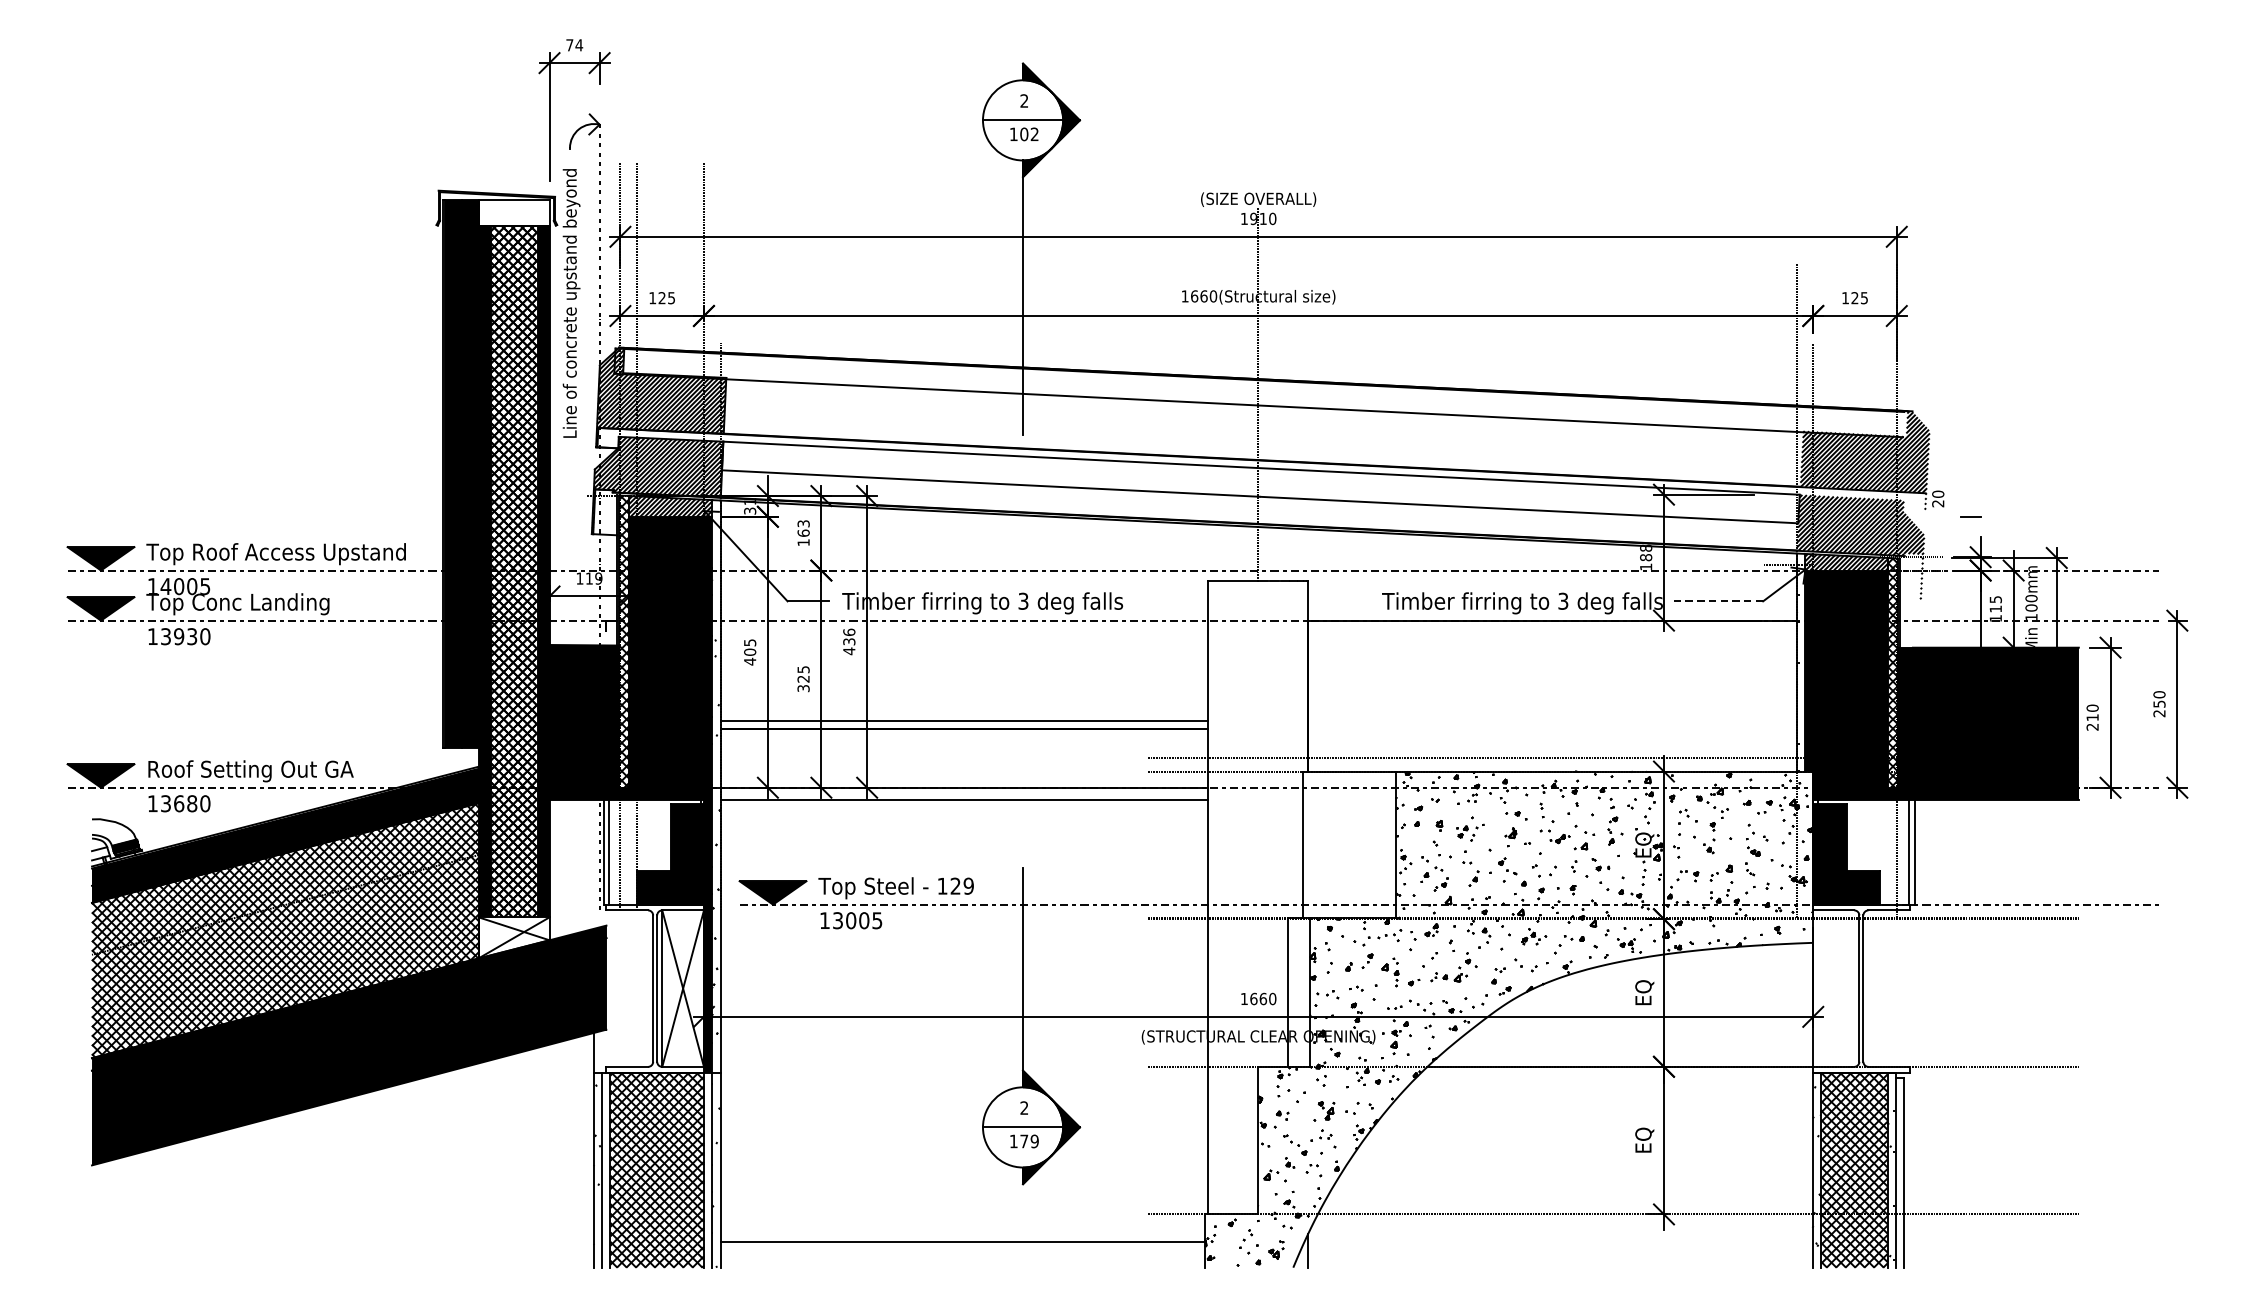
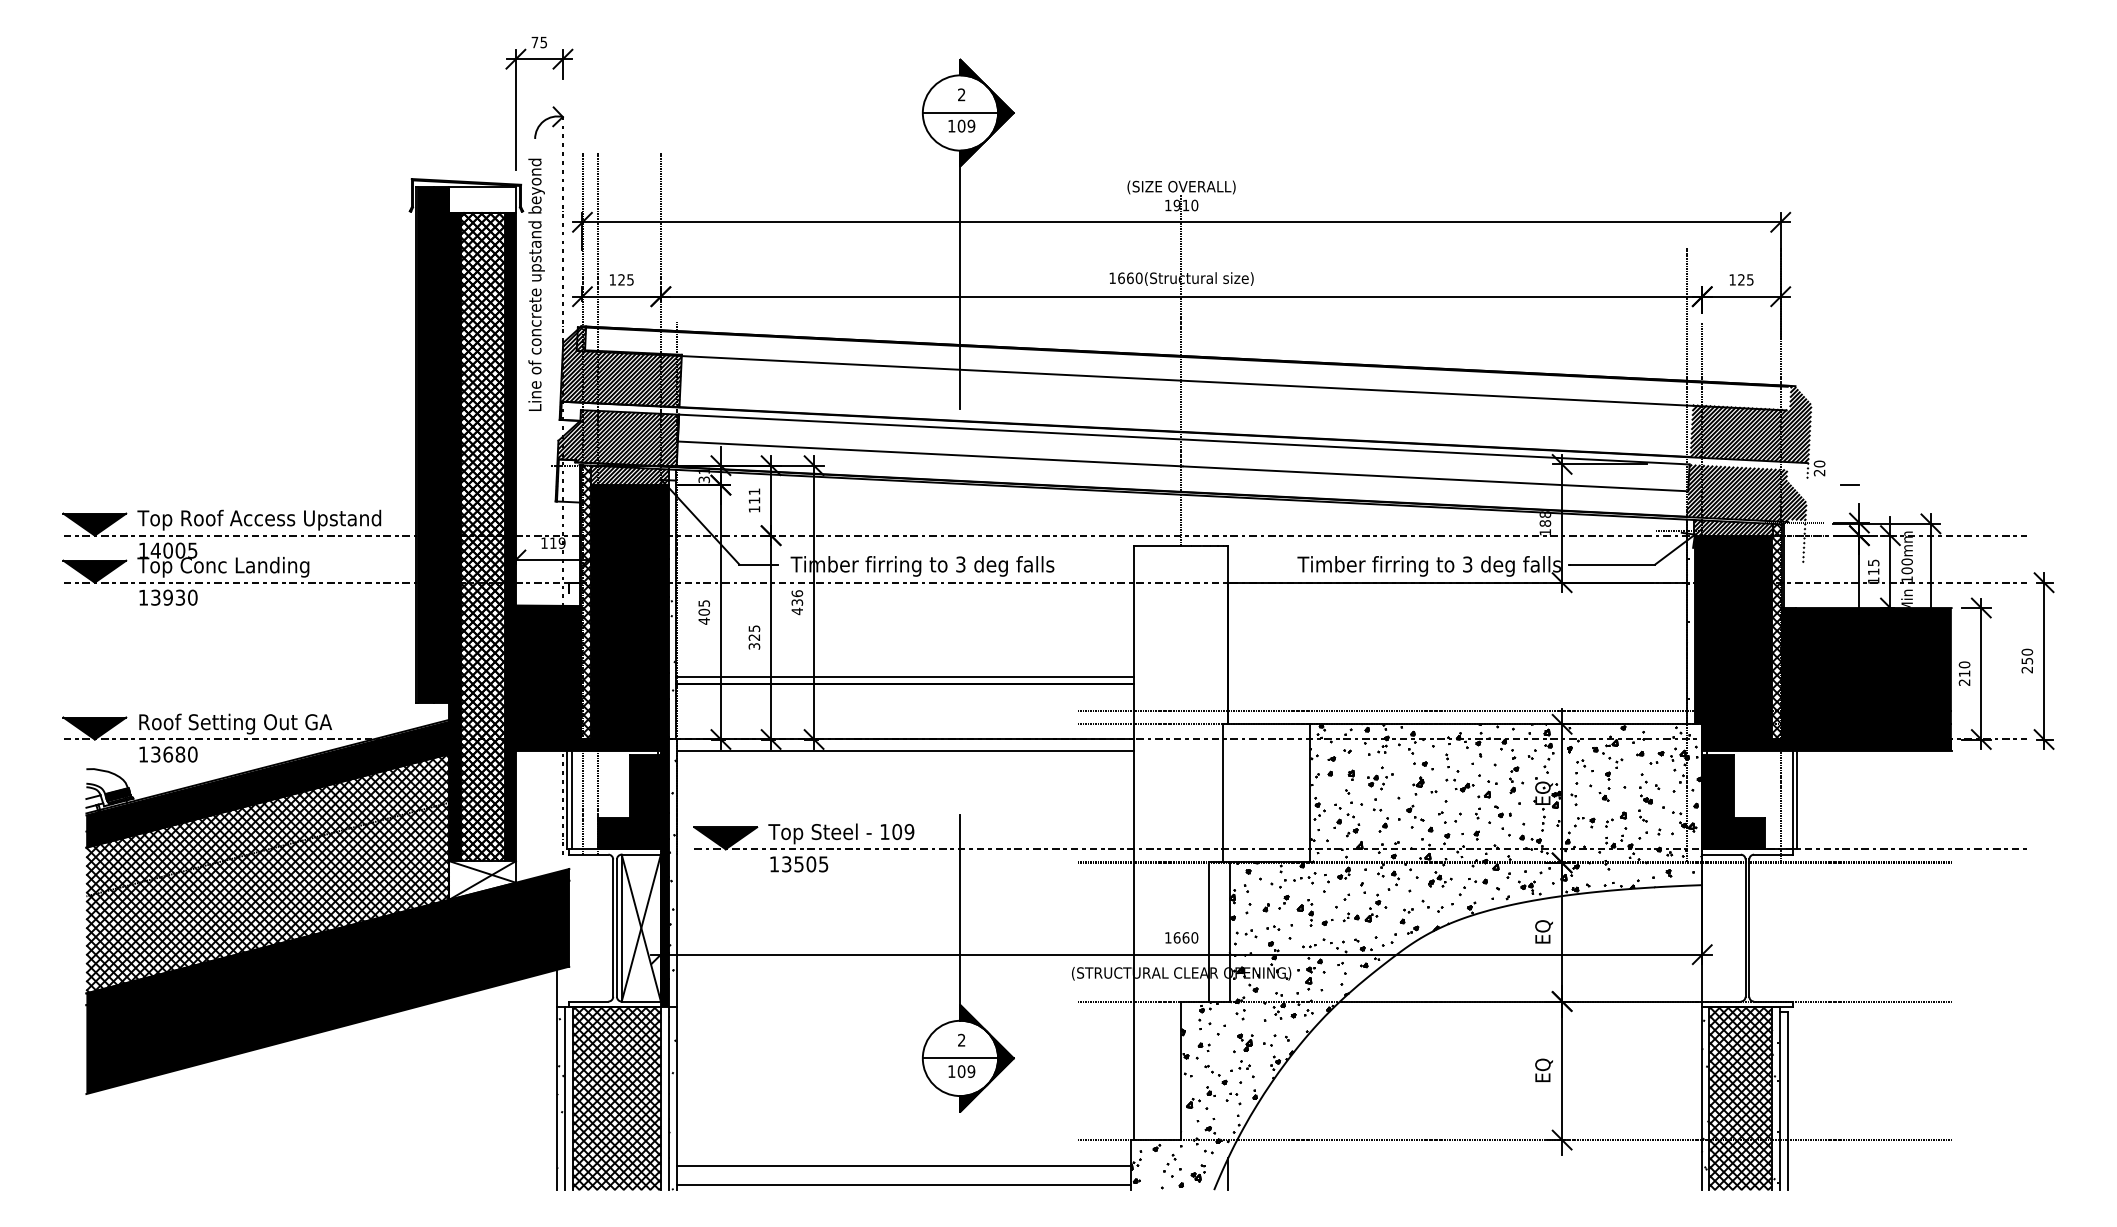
text: (578, 45) -> (543, 42), 74 -> 75
text: (1034, 134) -> (971, 126), 102 -> 109
text: (803, 527) -> (754, 495), 163 -> 111
line: (1717, 601) -> (1612, 564), dashed -> solid
text: (956, 886) -> (897, 832), 129 -> 109
text: (850, 920) -> (798, 864), 13005 -> 13505
text: (1024, 1141) -> (961, 1071), 179 -> 109
line: (962, 1261) -> (903, 1184), added

